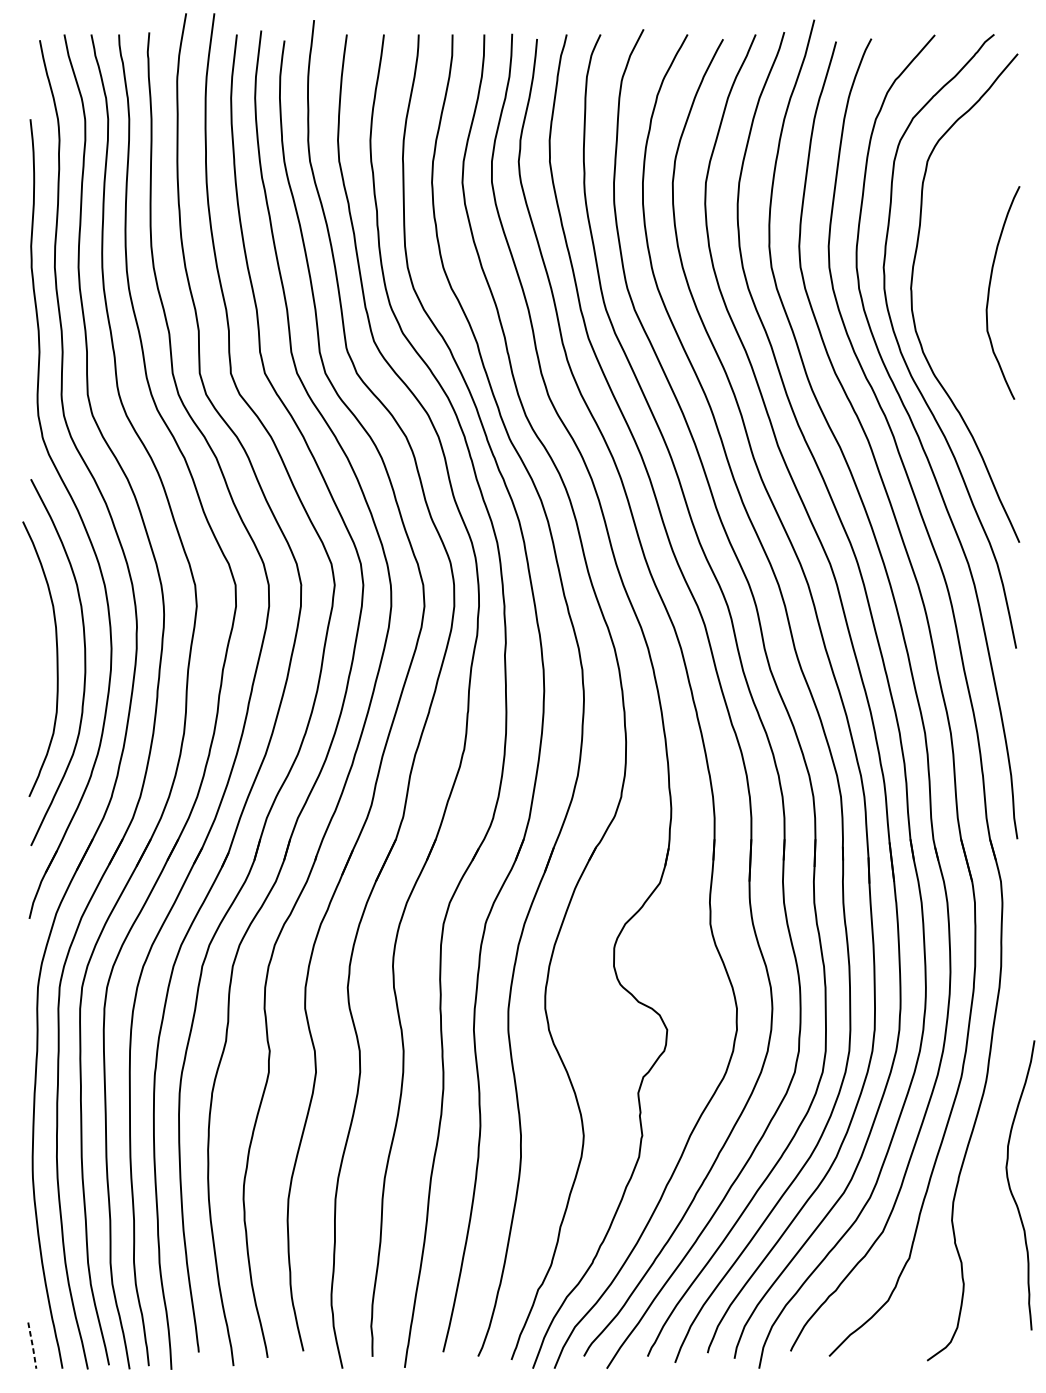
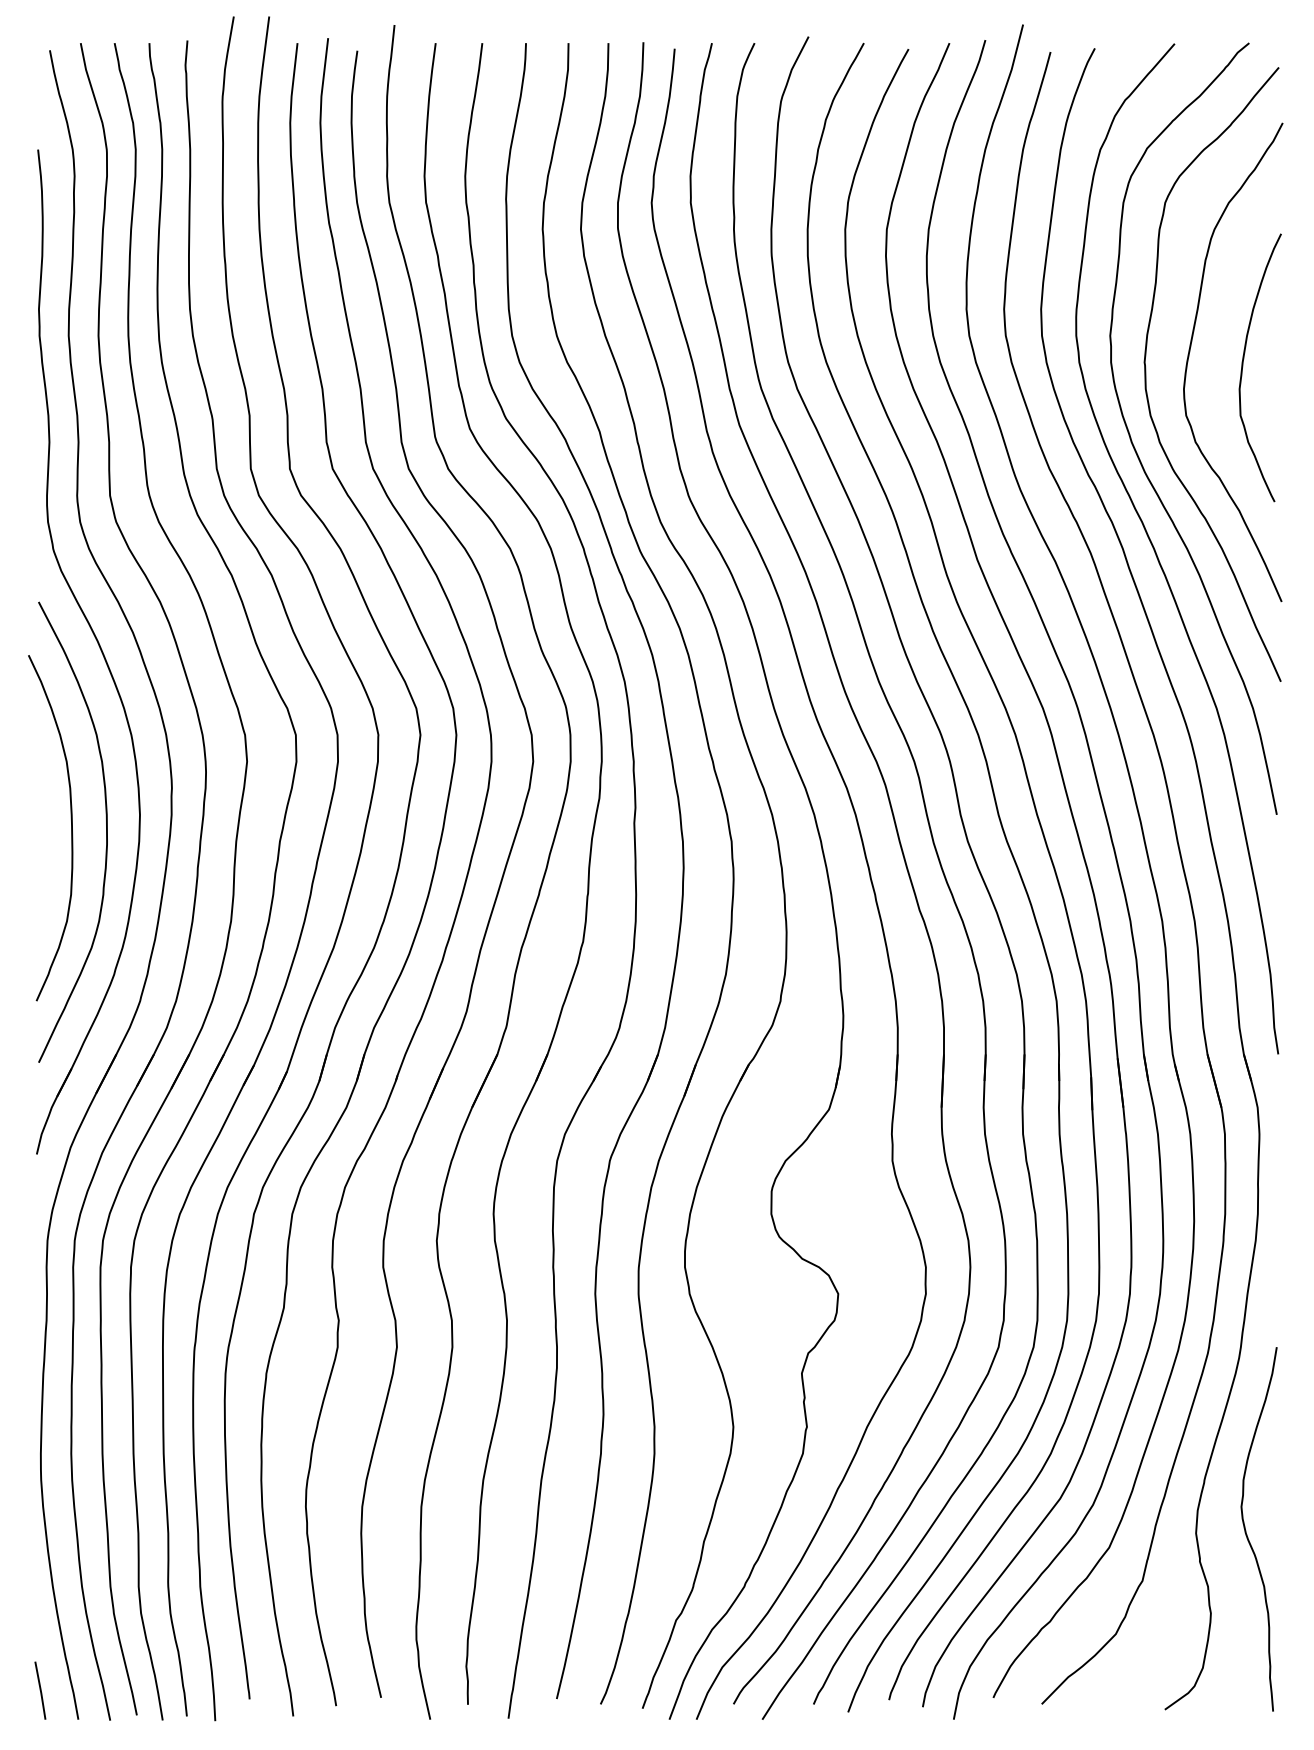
curve: (947, 280) -> (1190, 352), added
curve: (1010, 1186) -> (1246, 1530), moved
line: (32, 1346) -> (40, 1691), dashed -> solid

